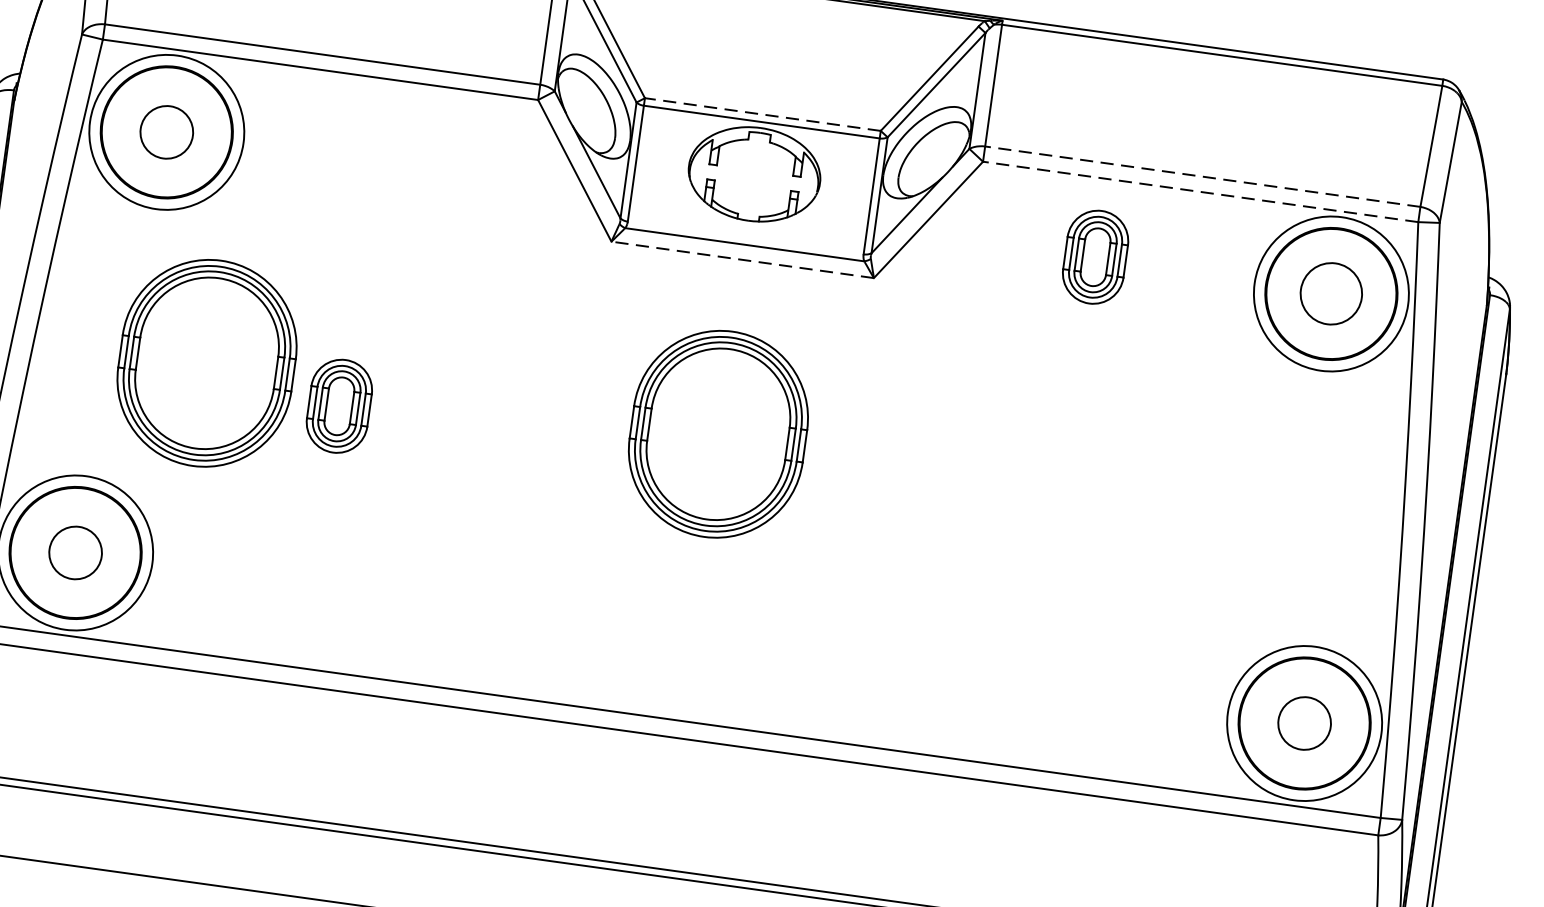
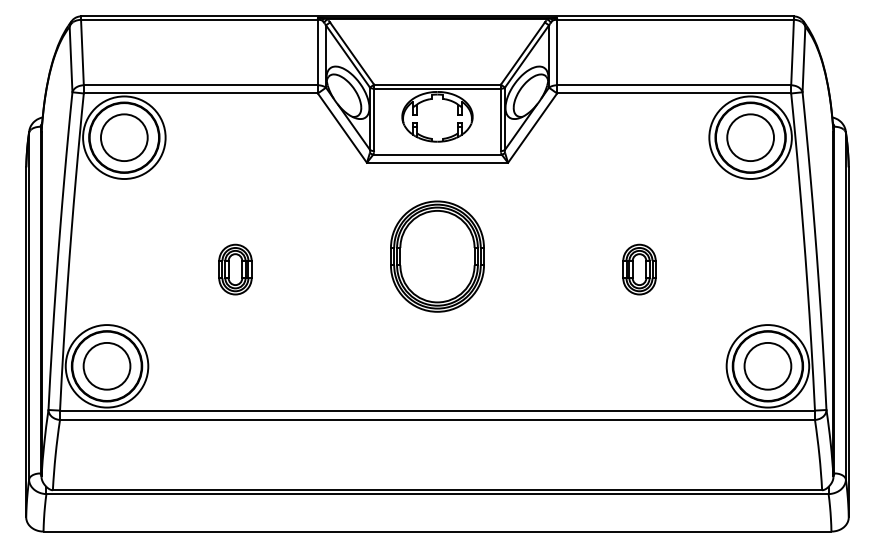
line: (762, 114) -> (437, 84), dashed -> solid
circle: (165, 131) -> (123, 137), size x1.67
line: (1201, 176) -> (673, 85), dashed -> solid
line: (1199, 191) -> (673, 93), dashed -> solid
part: (1095, 257) -> (639, 269), moved
line: (742, 259) -> (437, 162), dashed -> solid
circle: (1331, 293) -> (750, 137), size x1.43
part: (207, 363) -> (162, 256), removed
circle: (74, 551) -> (106, 365), size x1.67
circle: (1304, 721) -> (767, 365), size x1.67

